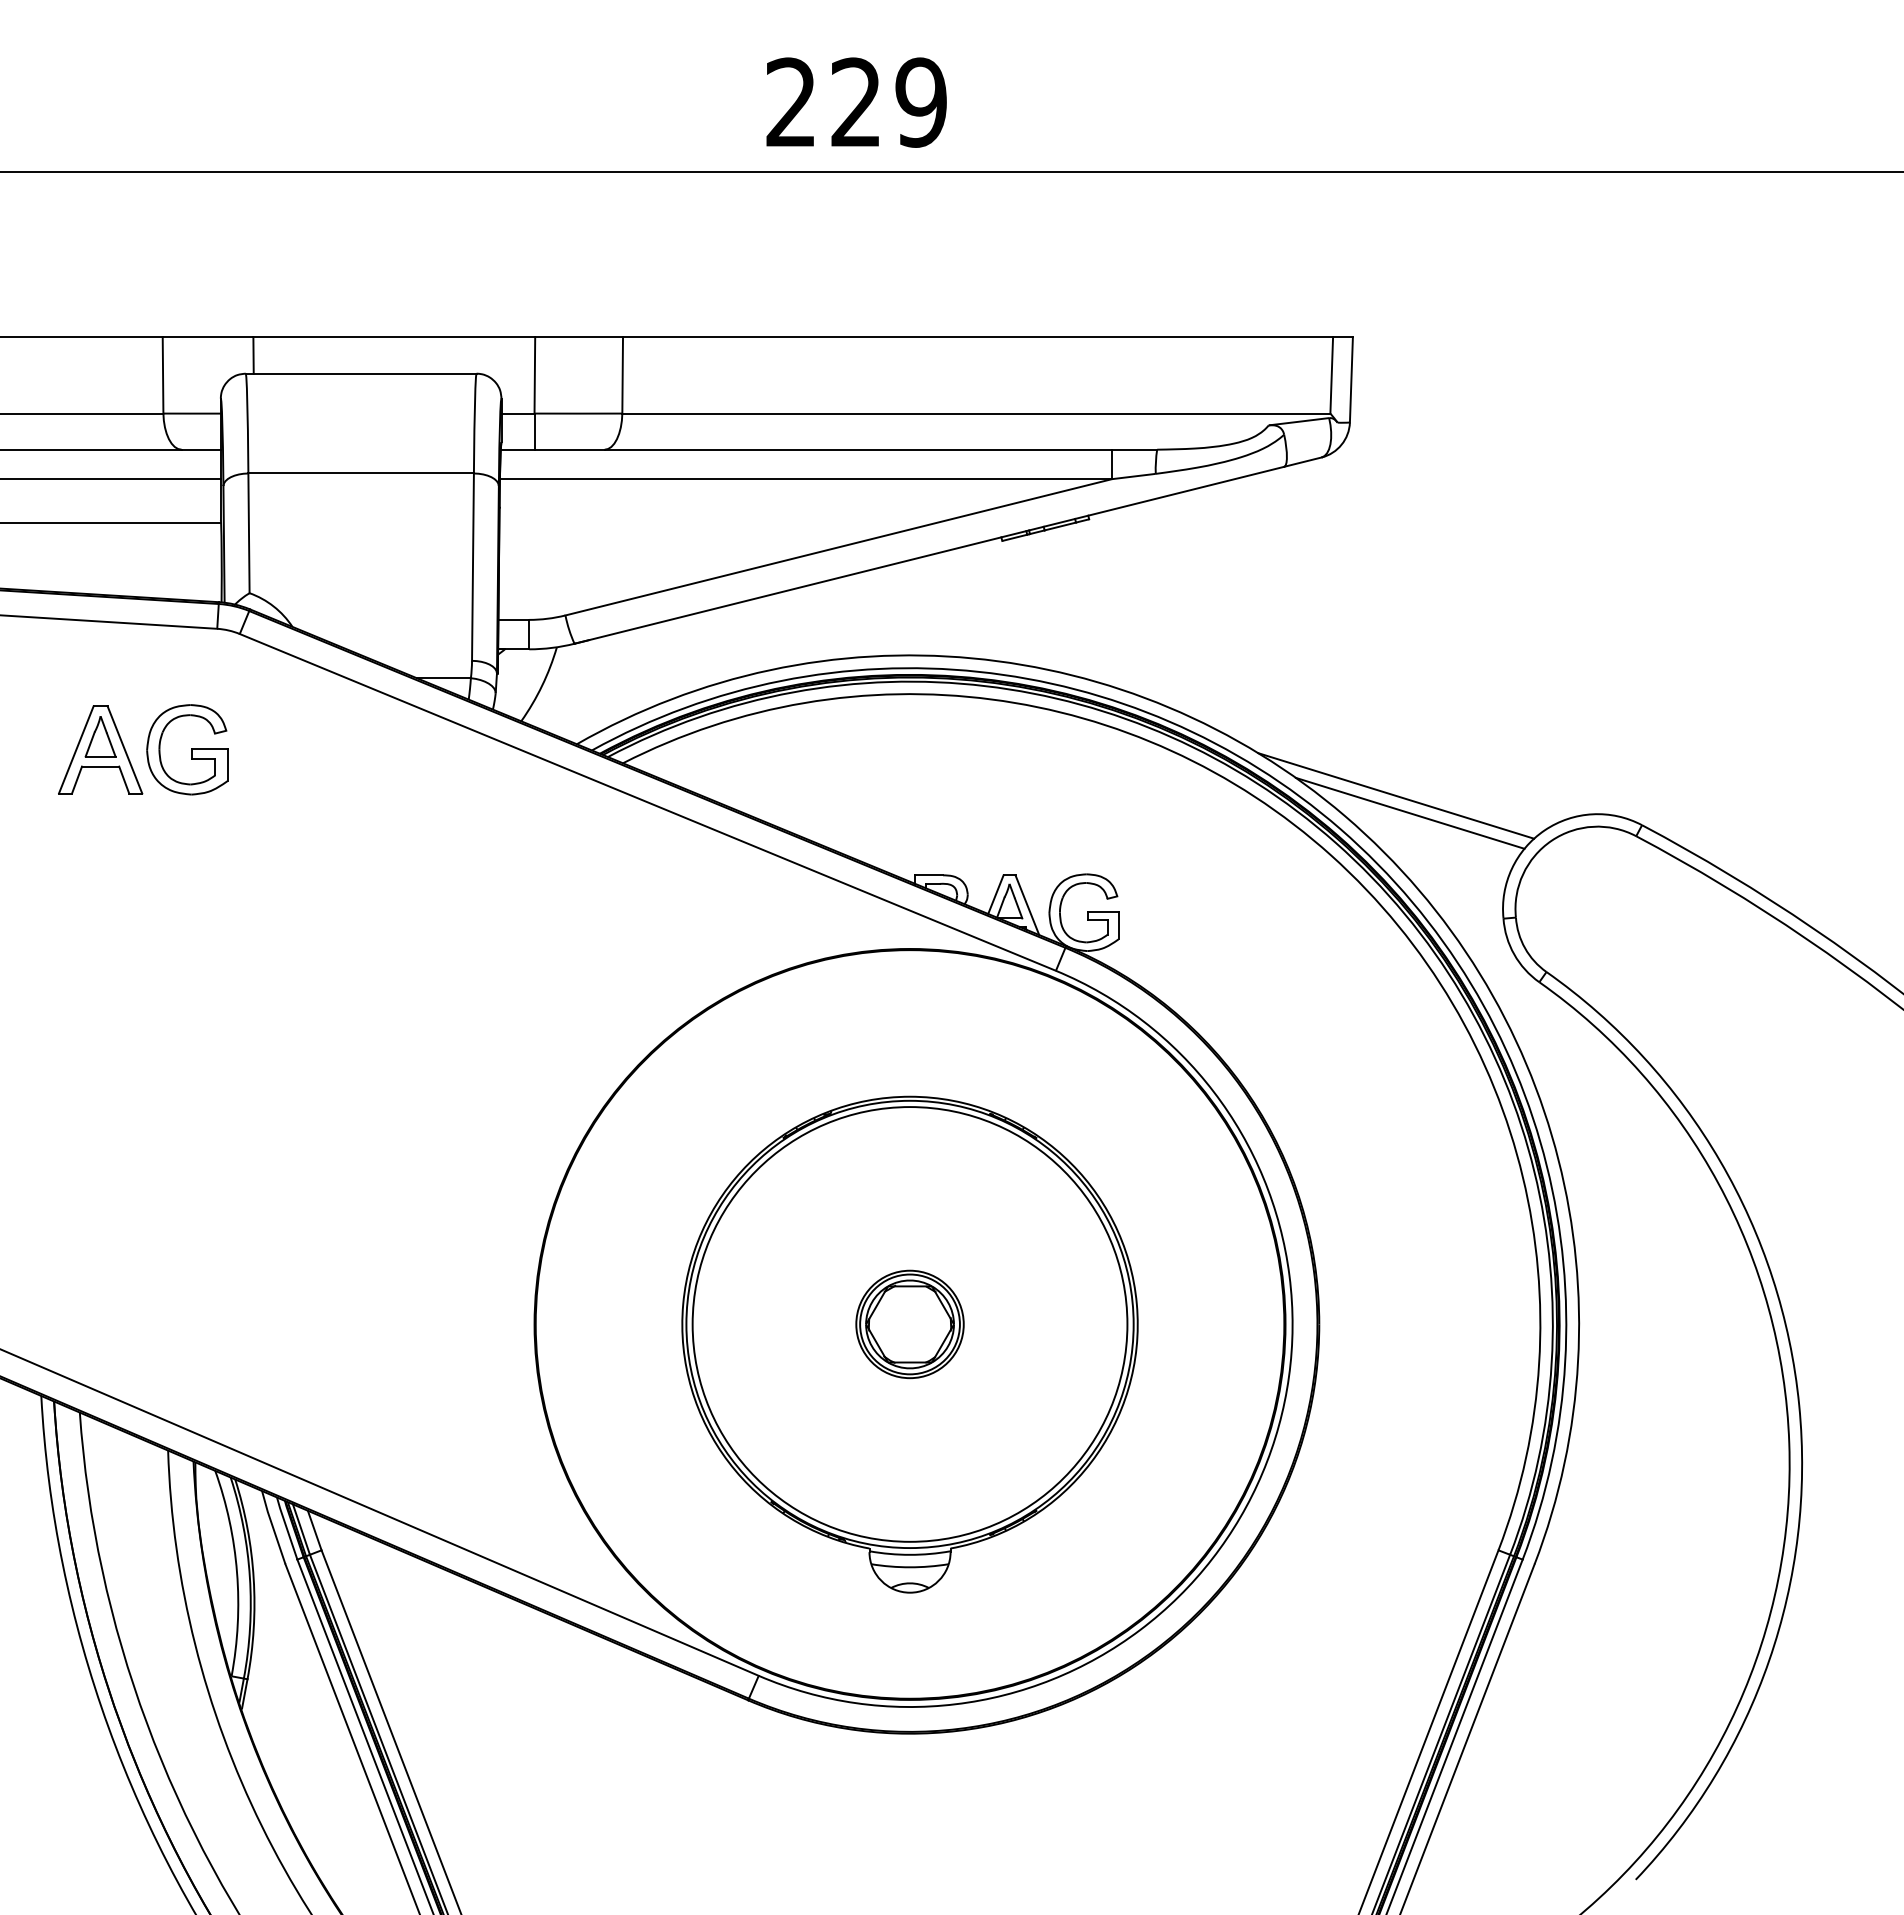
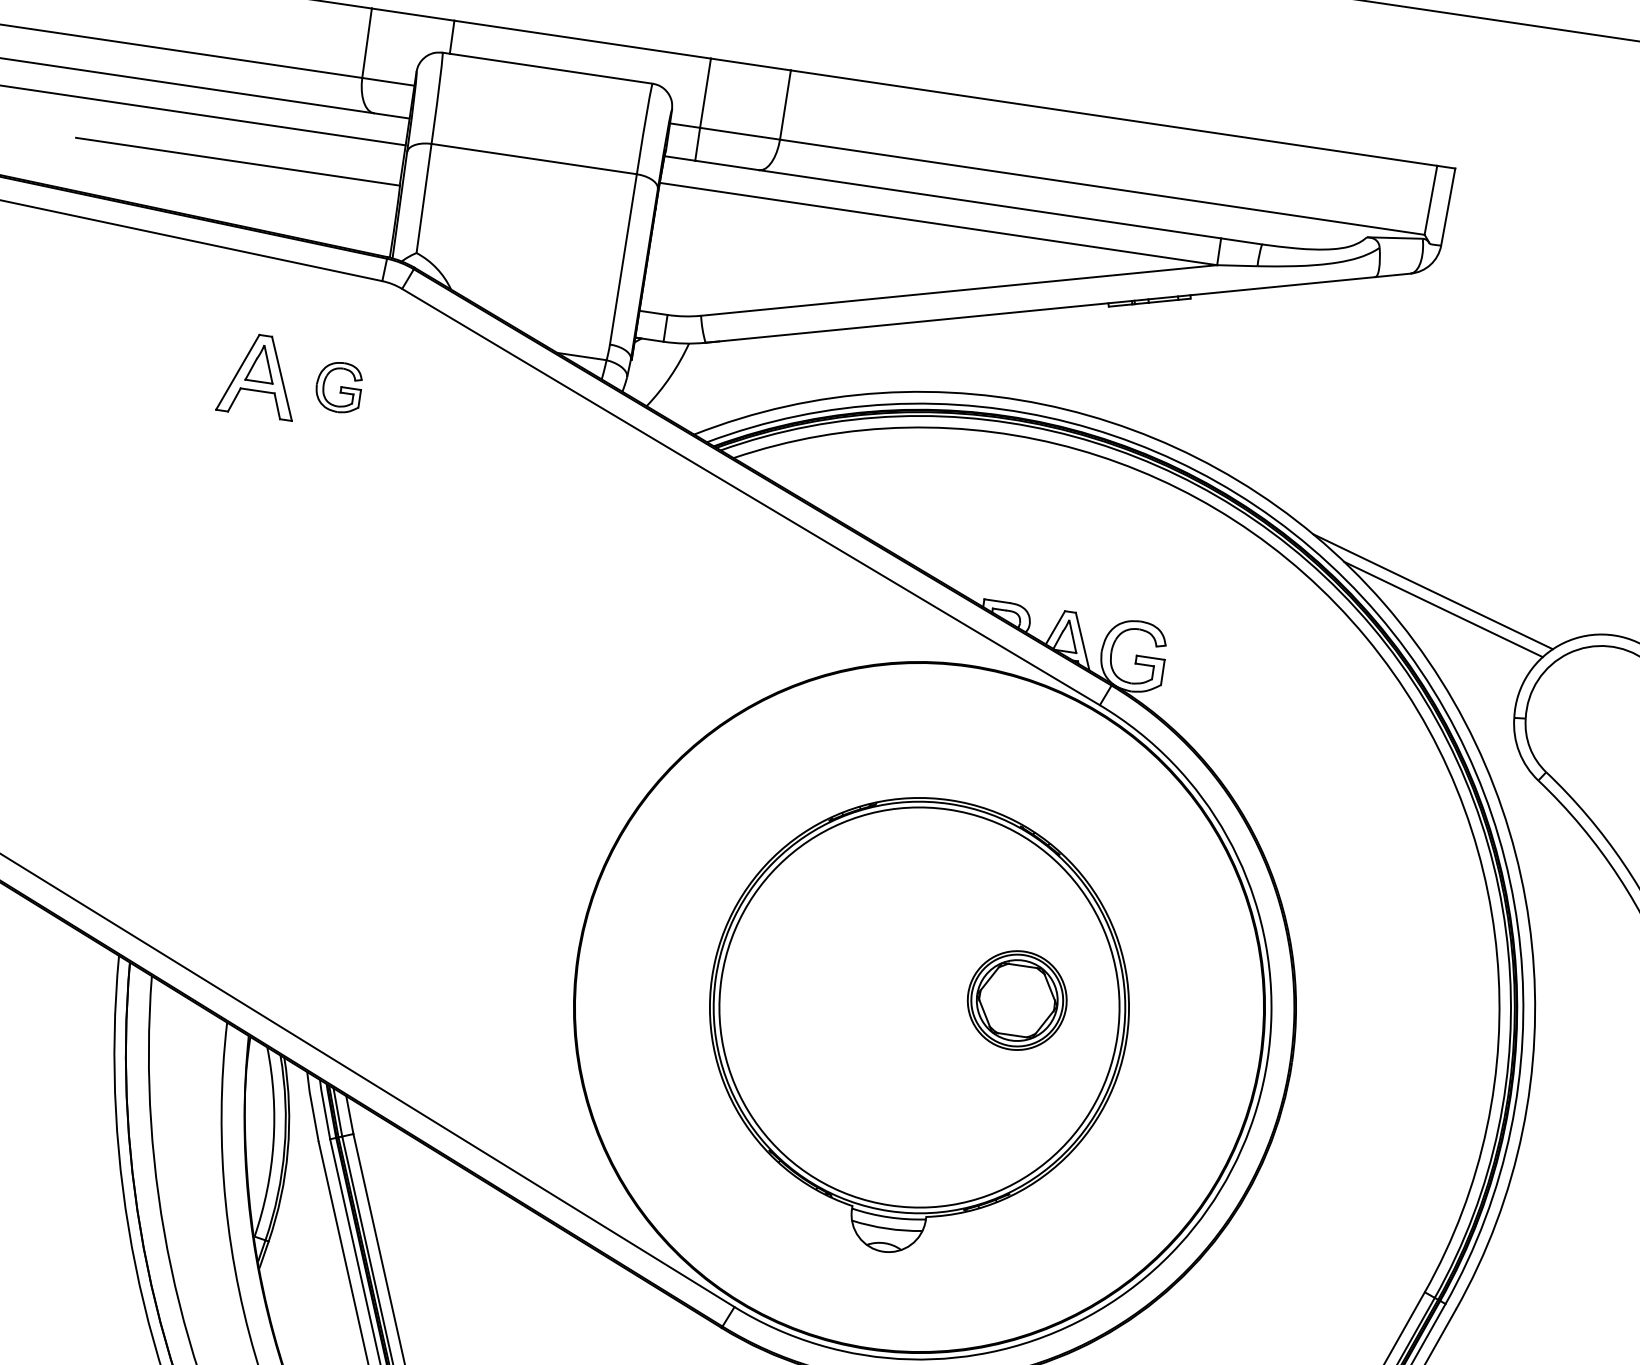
part: (187, 749) -> (339, 387), size x0.6
part: (909, 1324) -> (1016, 1000), moved

